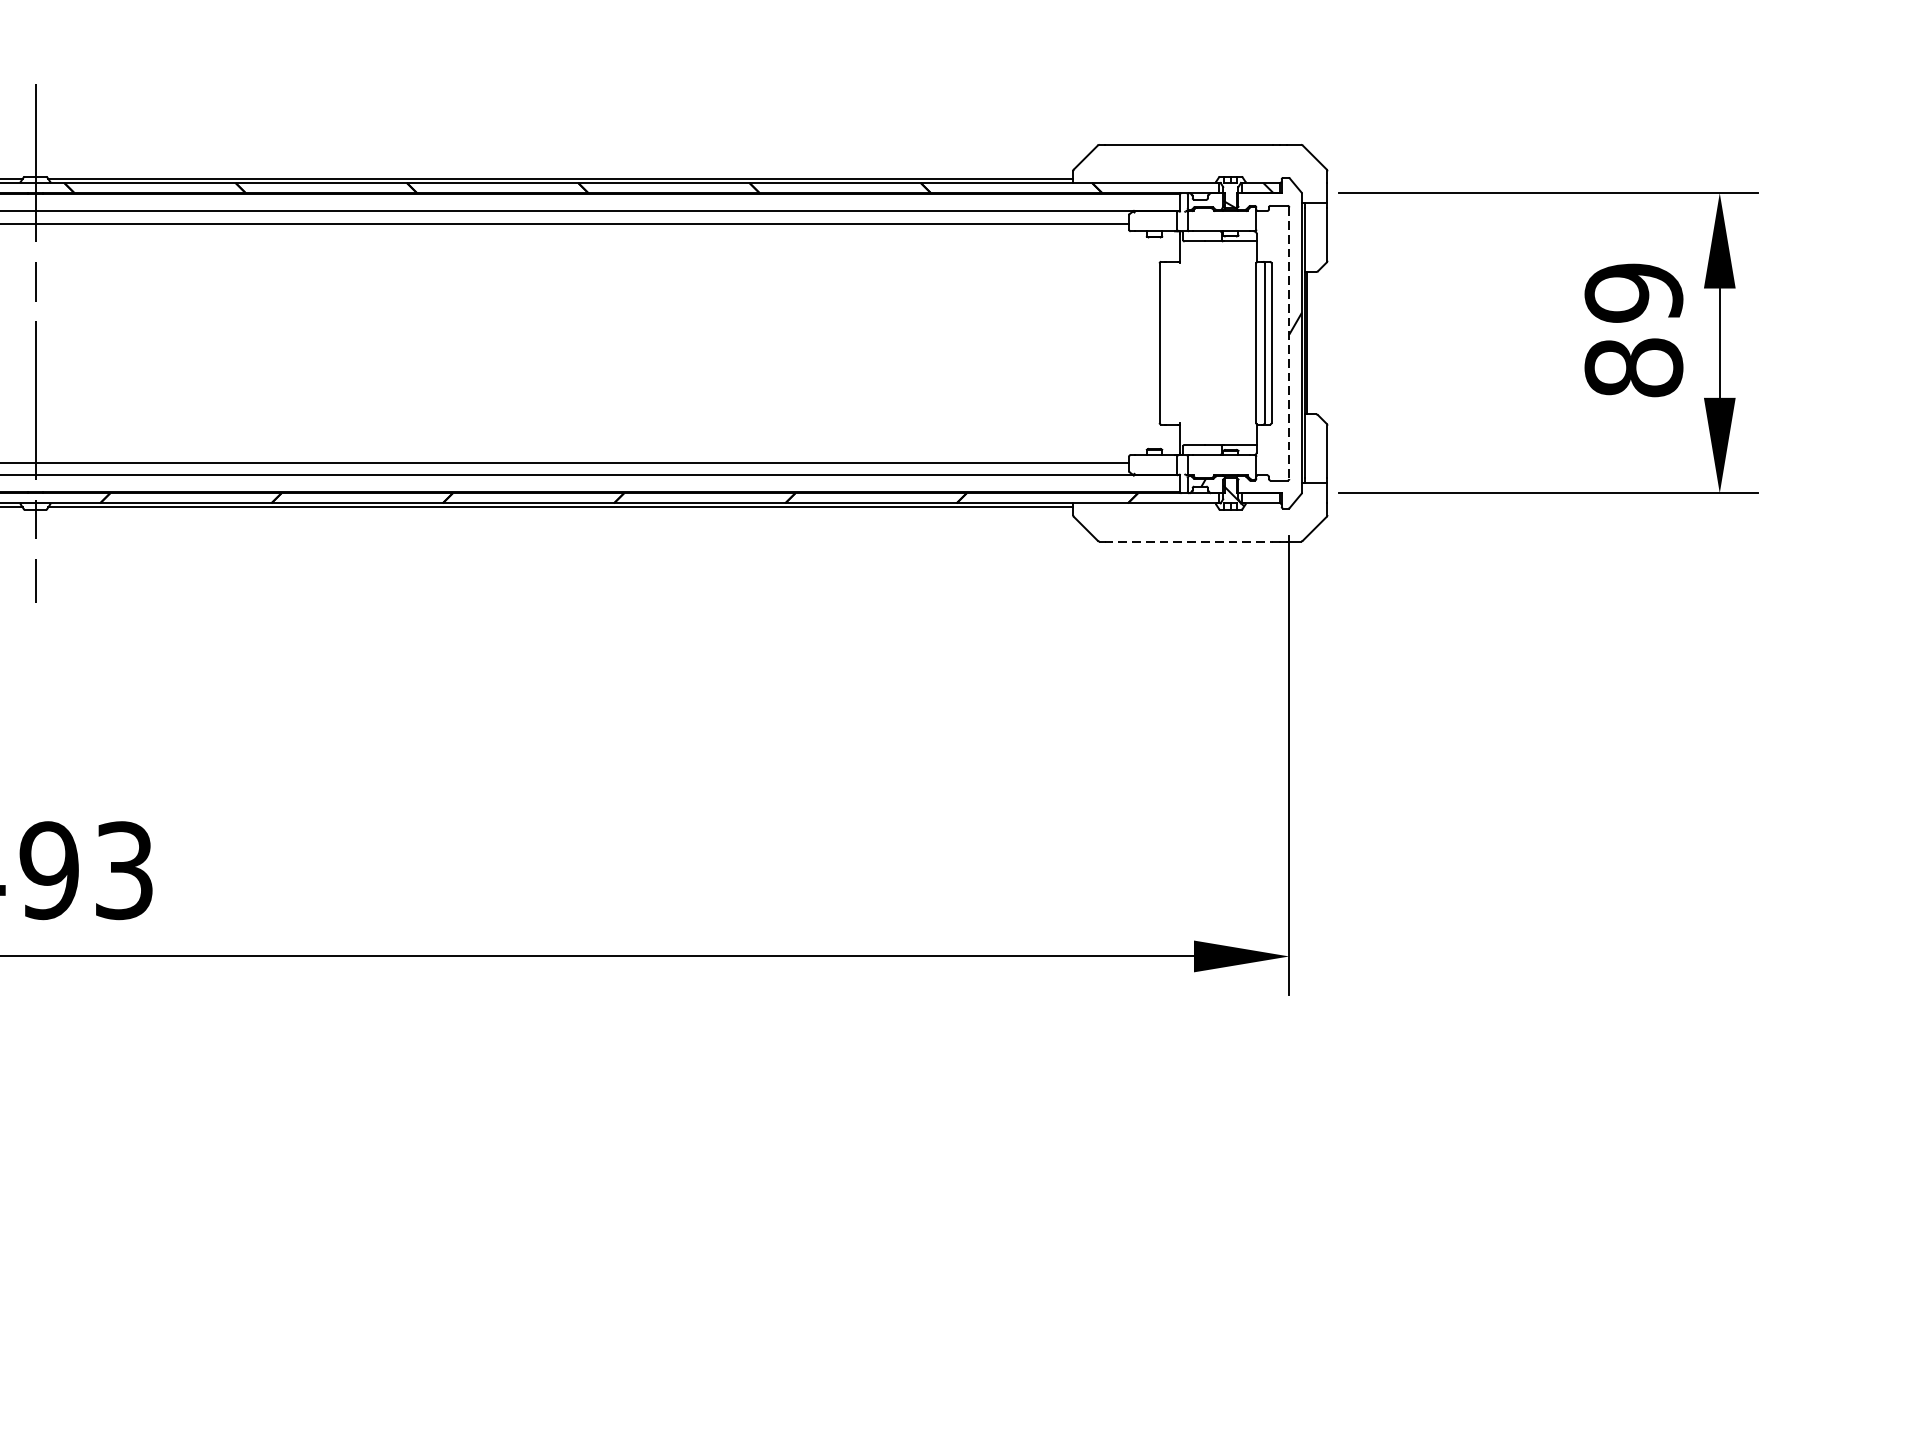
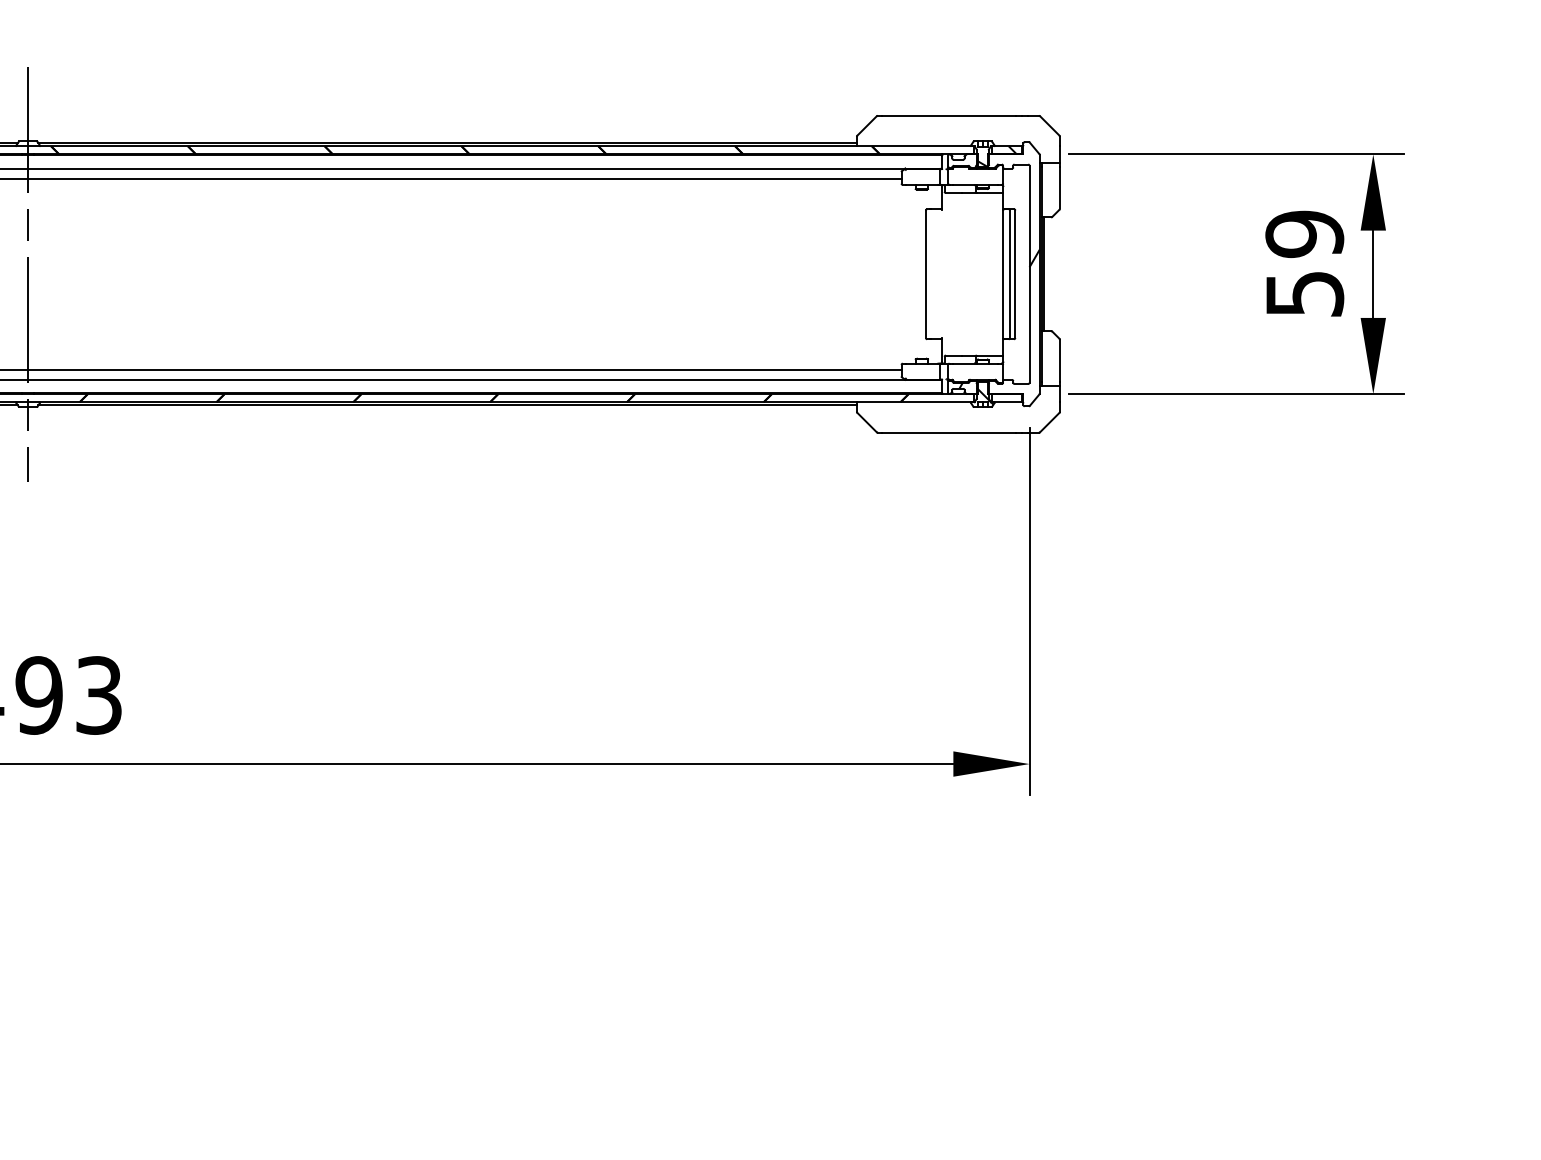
line: (1289, 343) -> (1029, 274), dashed -> solid
text: (1633, 367) -> (1304, 293), 89 -> 59
line: (1189, 541) -> (949, 432), dashed -> solid

